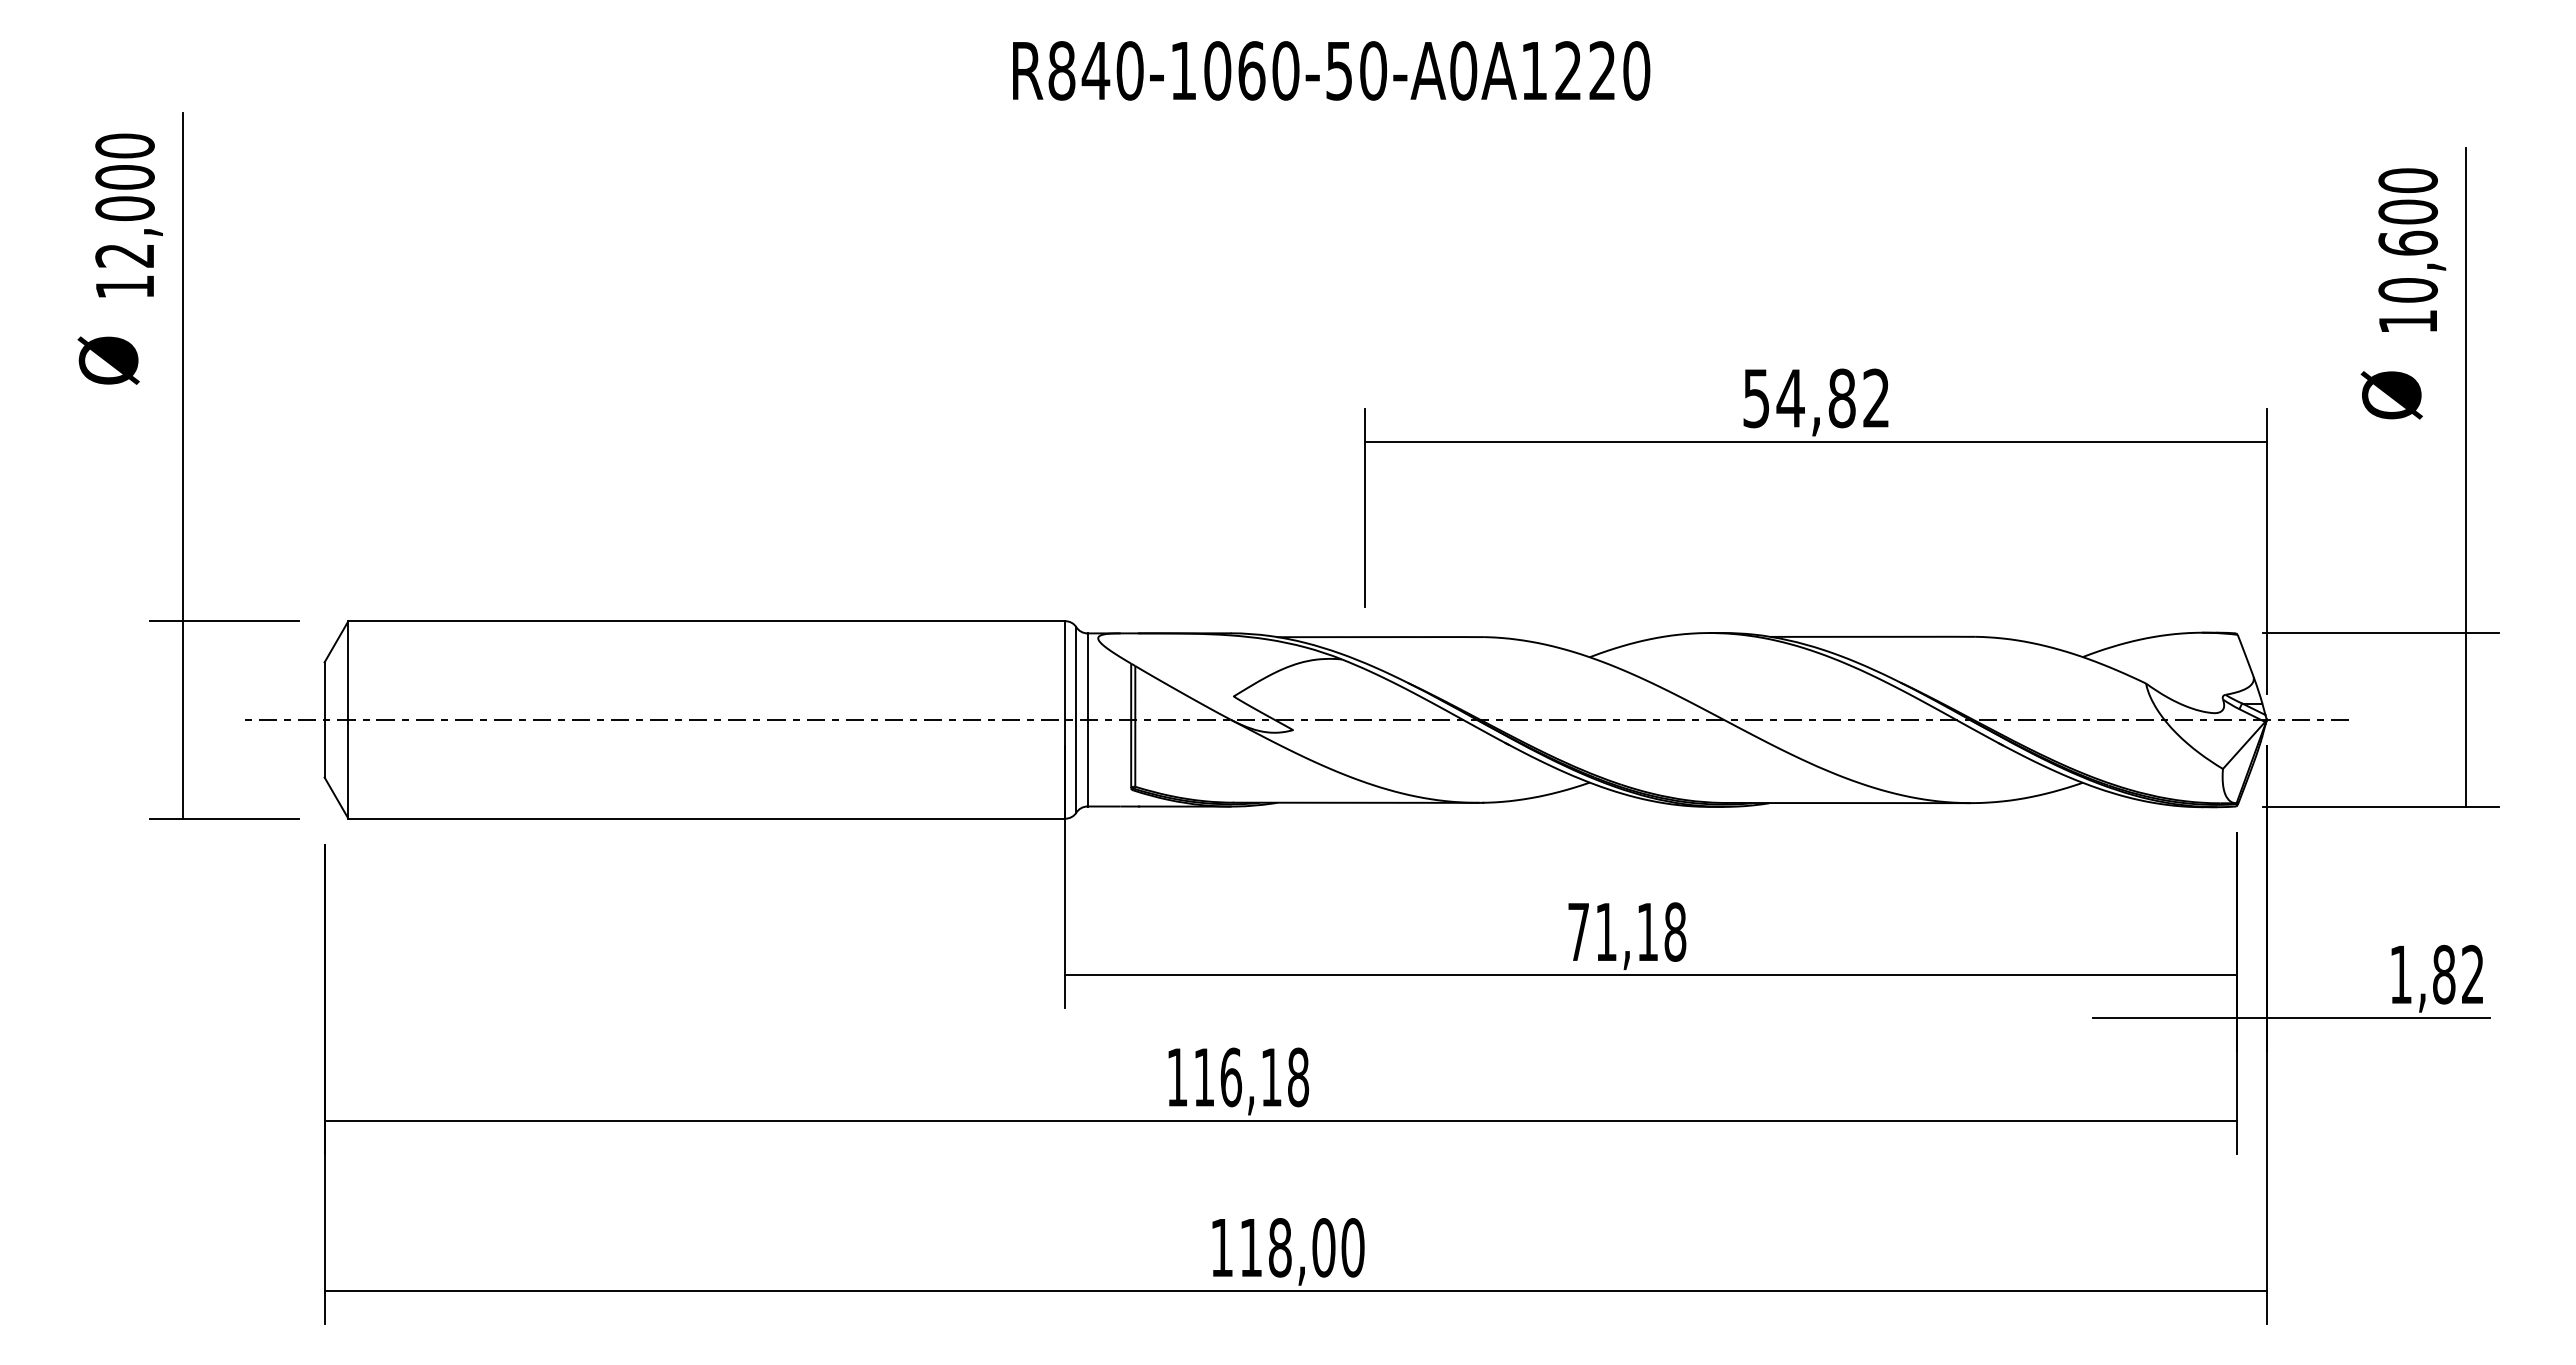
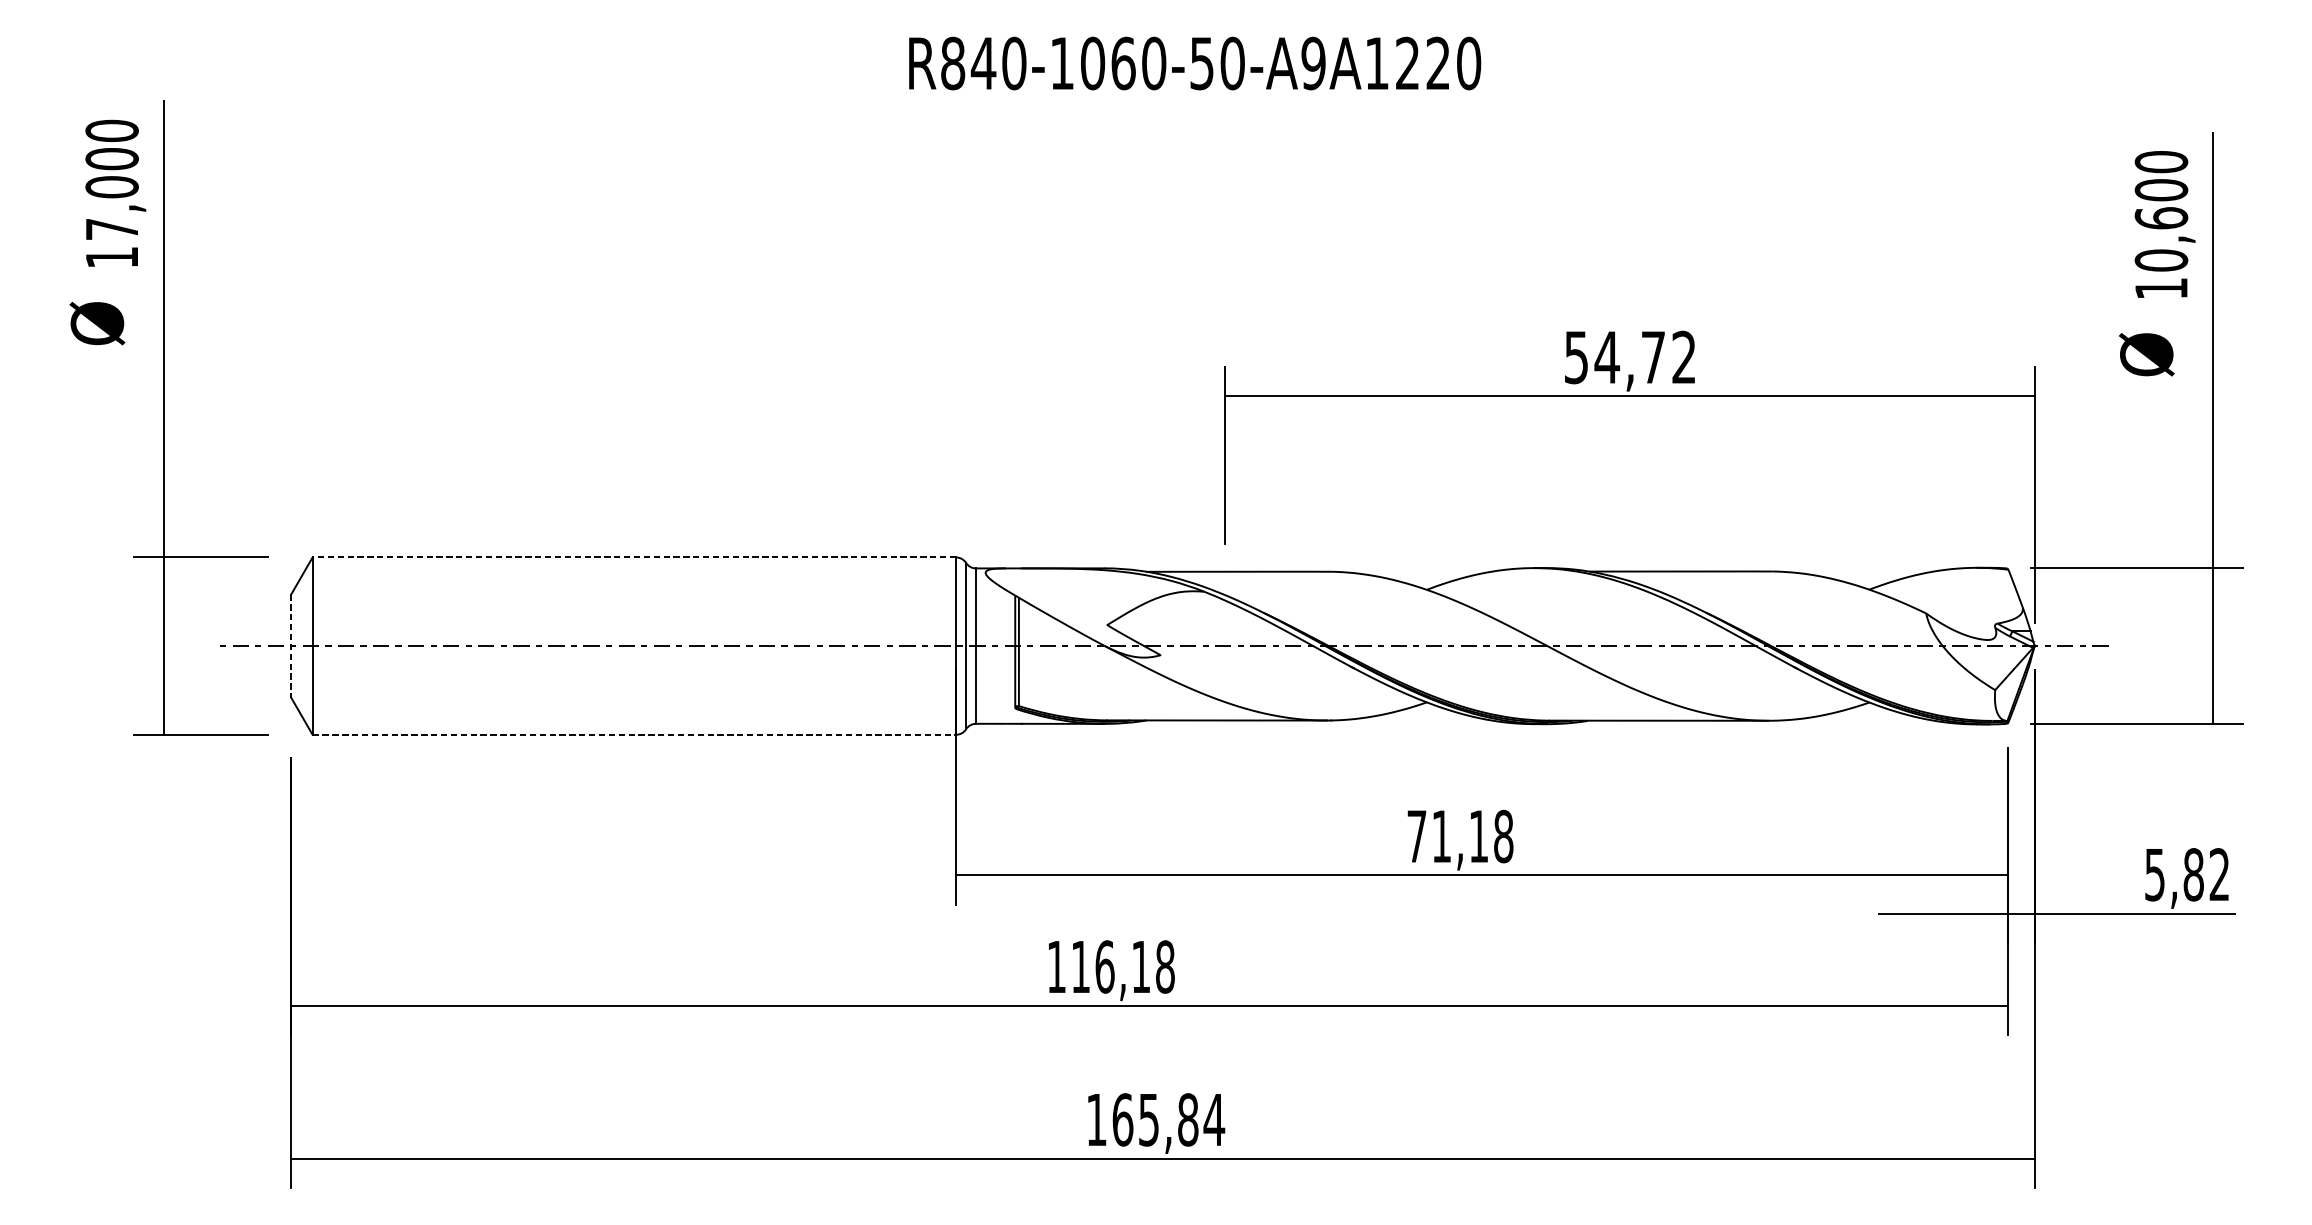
text: (1463, 70) -> (1313, 63), R840-1060-50-A0A1220 -> R840-1060-50-A9A1220
text: (124, 255) -> (111, 229), 12,000 -> 17,000
text: (1841, 398) -> (1652, 357), 54,82 -> 54,72
line: (706, 621) -> (634, 557), solid -> dashed
line: (324, 719) -> (291, 645), solid -> dashed
line: (707, 818) -> (634, 734), solid -> dashed
text: (2400, 975) -> (2154, 875), 1,82 -> 5,82
text: (1302, 1247) -> (1169, 1119), 118,00 -> 165,84

